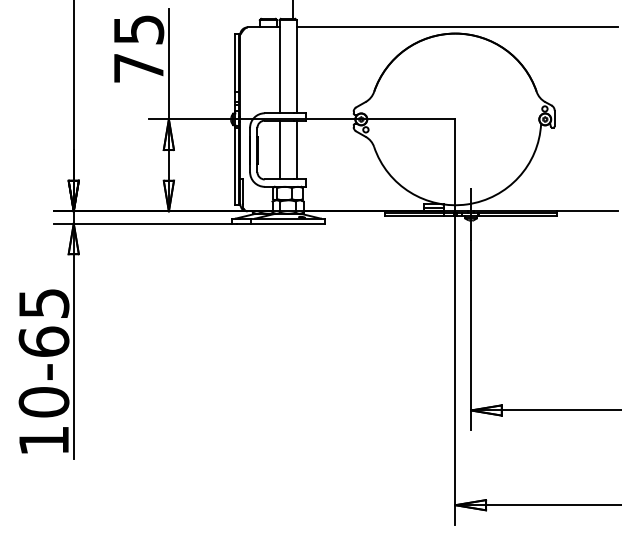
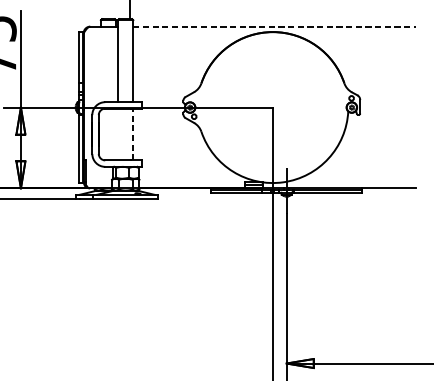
line: (457, 27) -> (274, 26), solid -> dashed
line: (279, 149) -> (118, 134), removed
line: (296, 149) -> (133, 134), solid -> dashed

